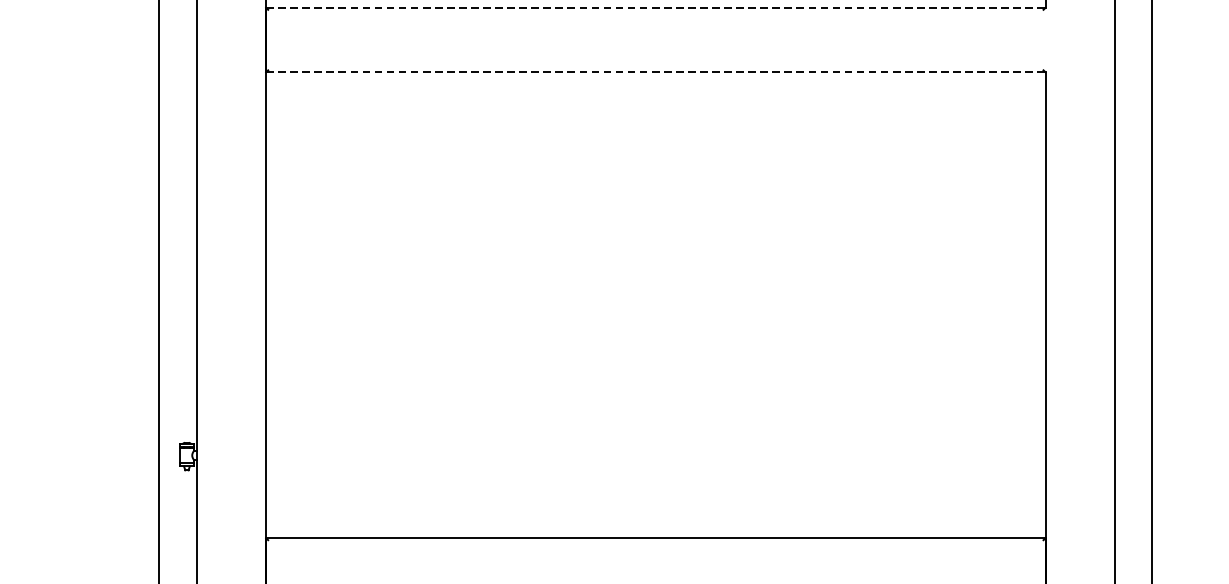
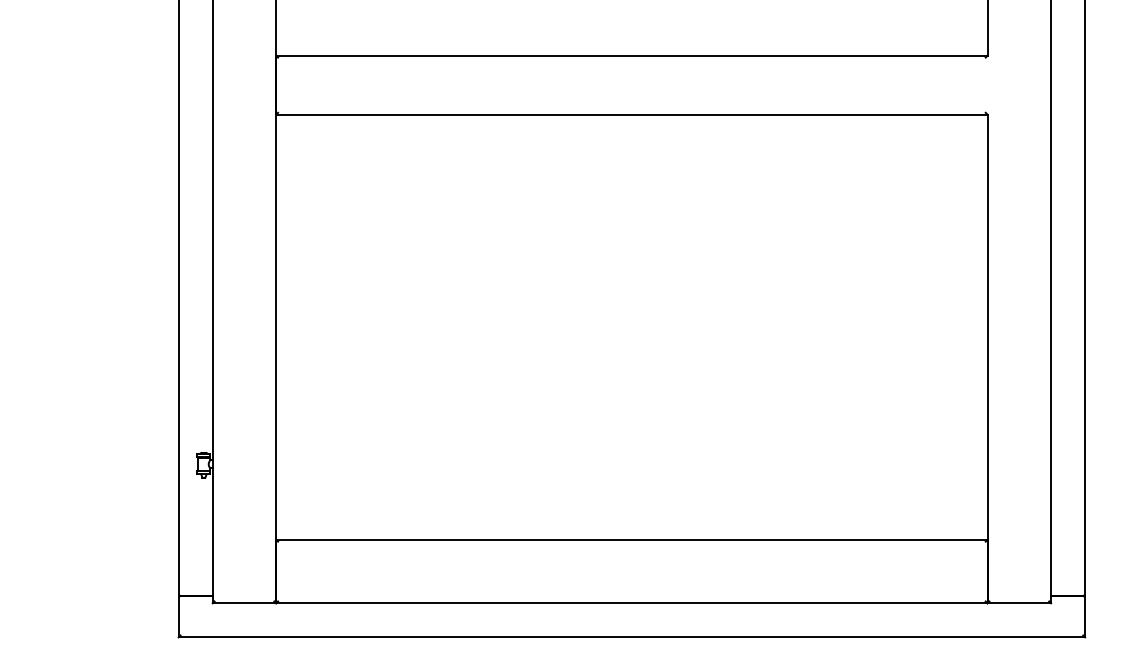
line: (655, 7) -> (631, 55), dashed -> solid
line: (655, 72) -> (631, 114), dashed -> solid

